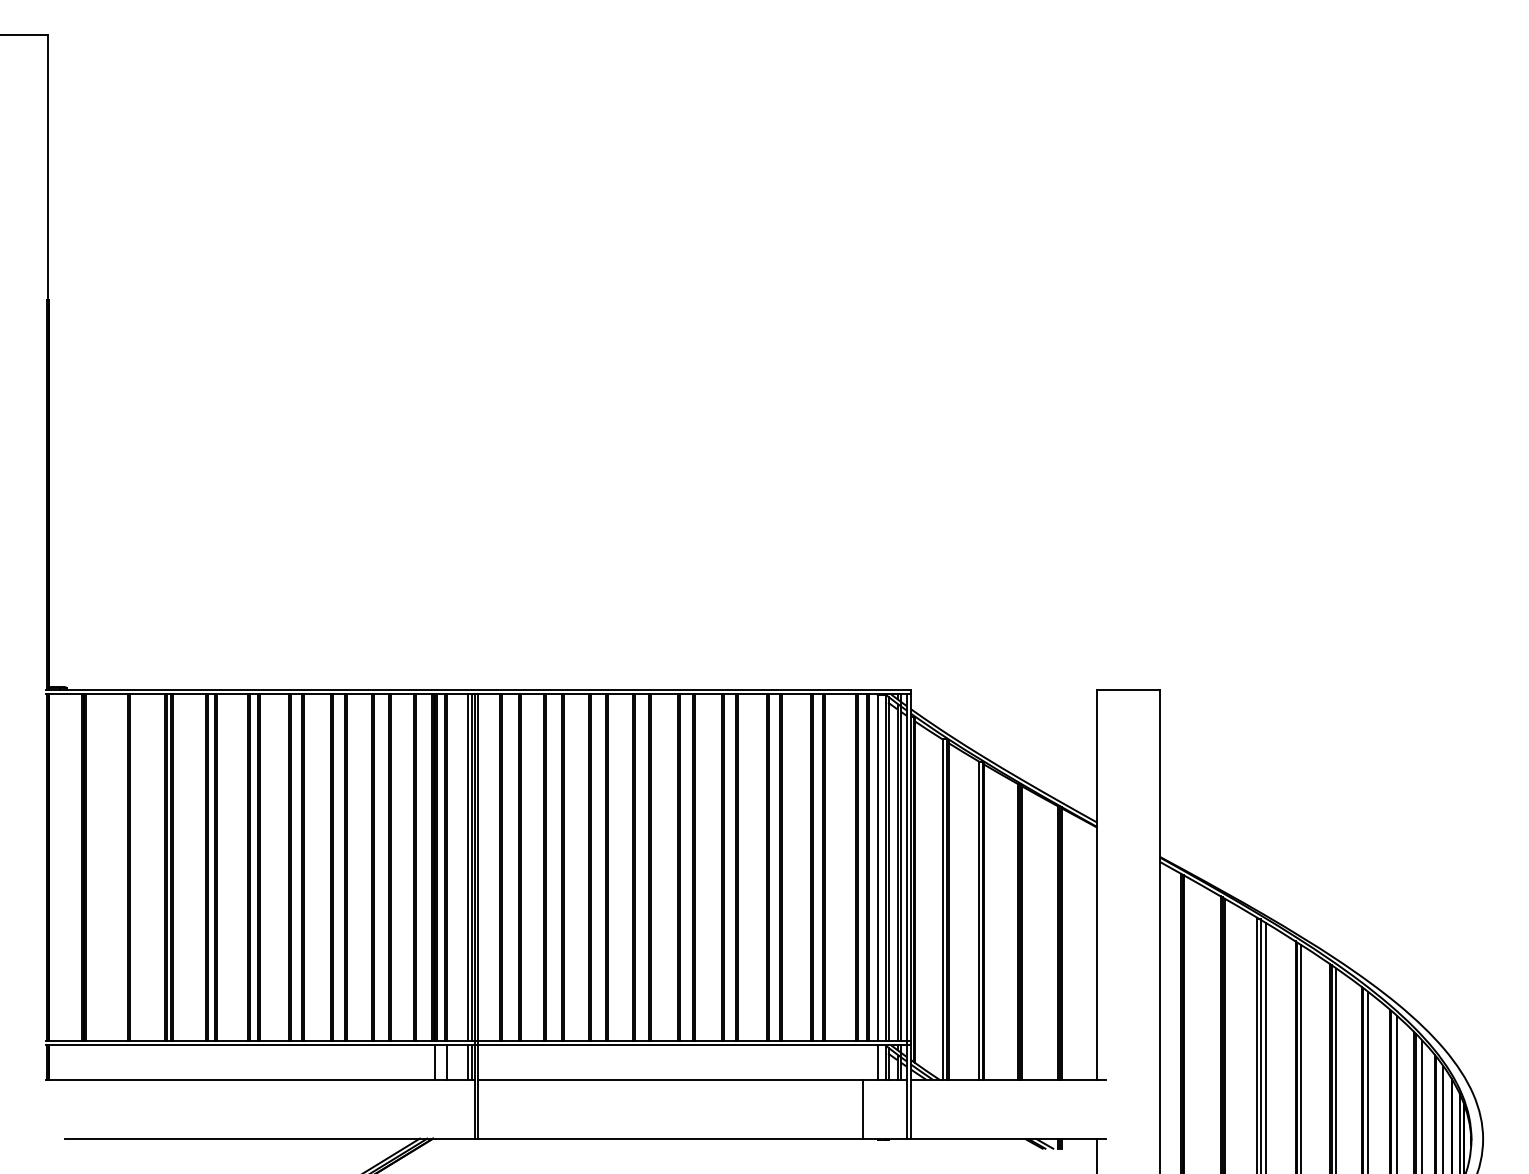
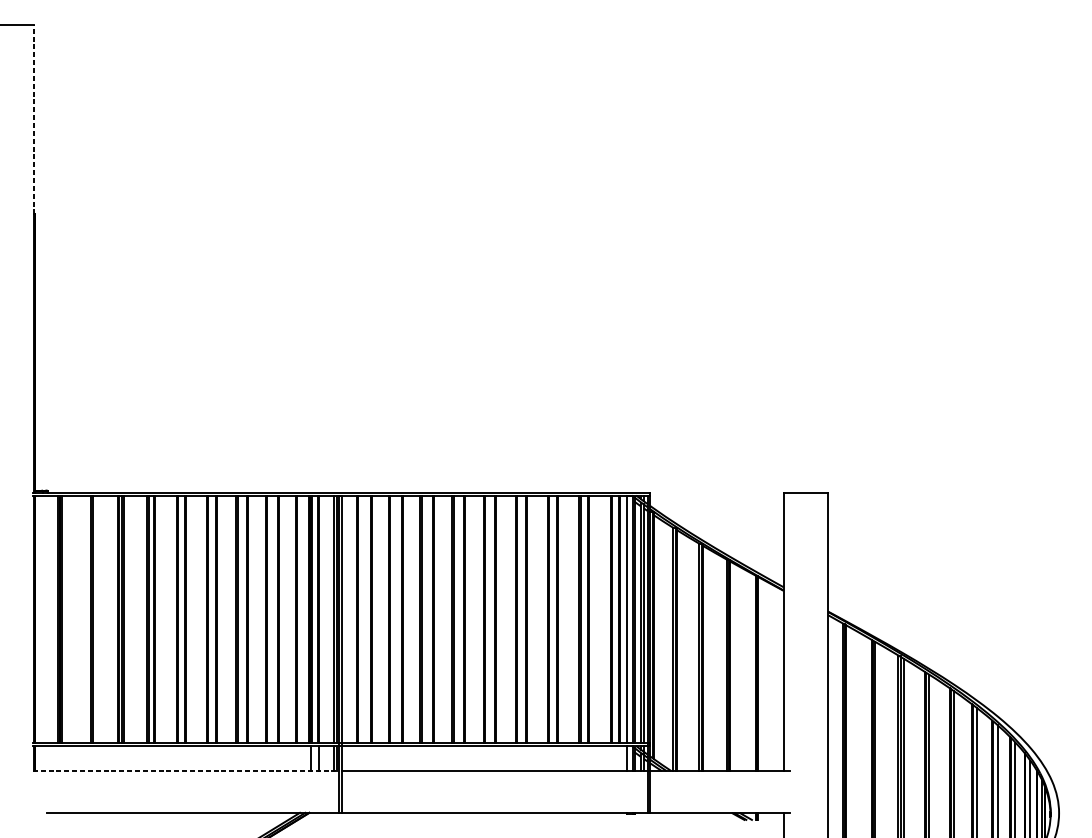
line: (47, 167) -> (34, 119), solid -> dashed
line: (260, 1080) -> (186, 771), solid -> dashed
line: (863, 1109) -> (616, 792), removed

